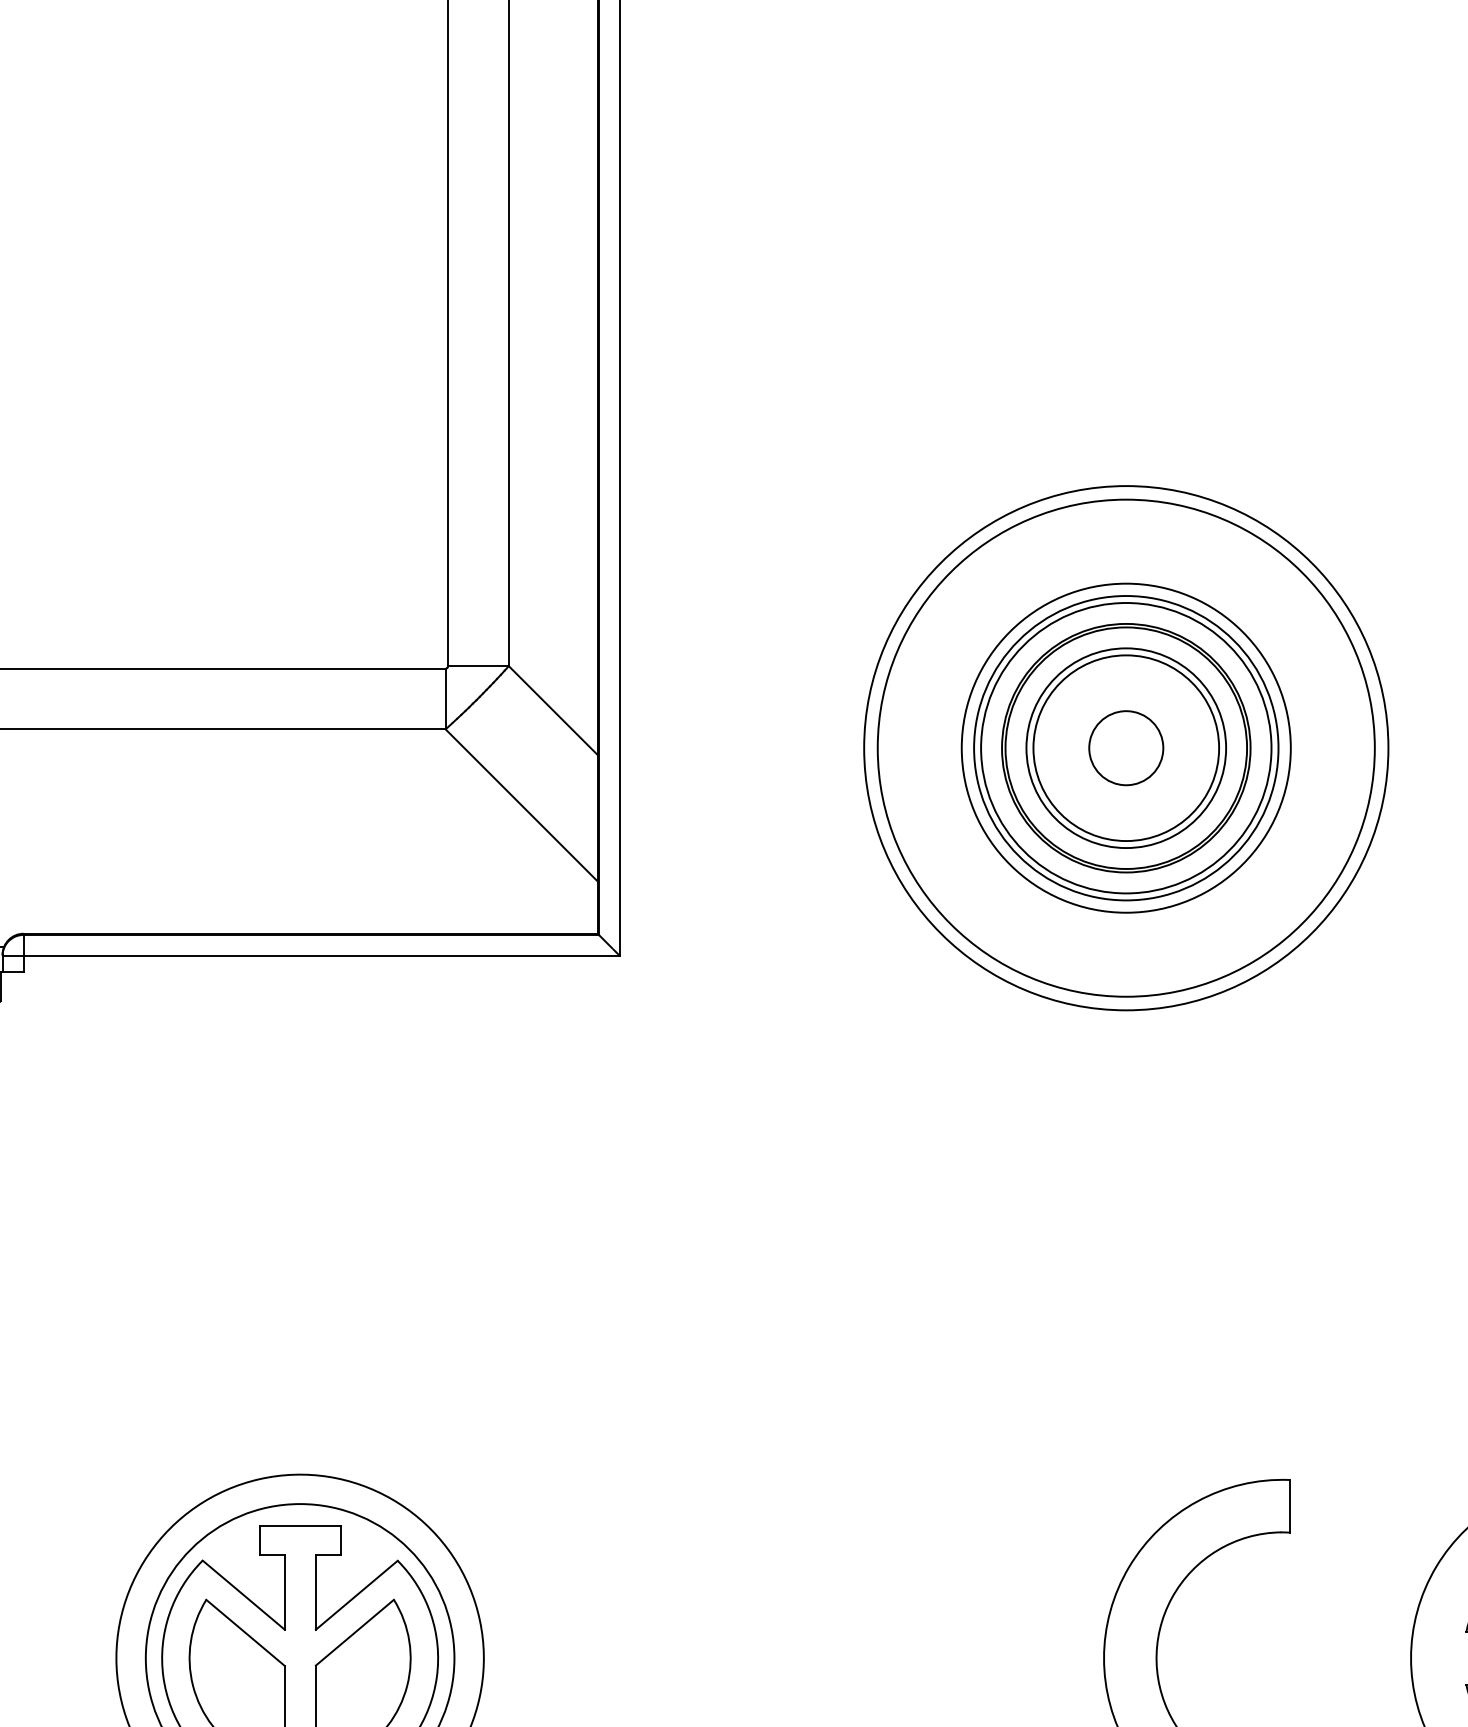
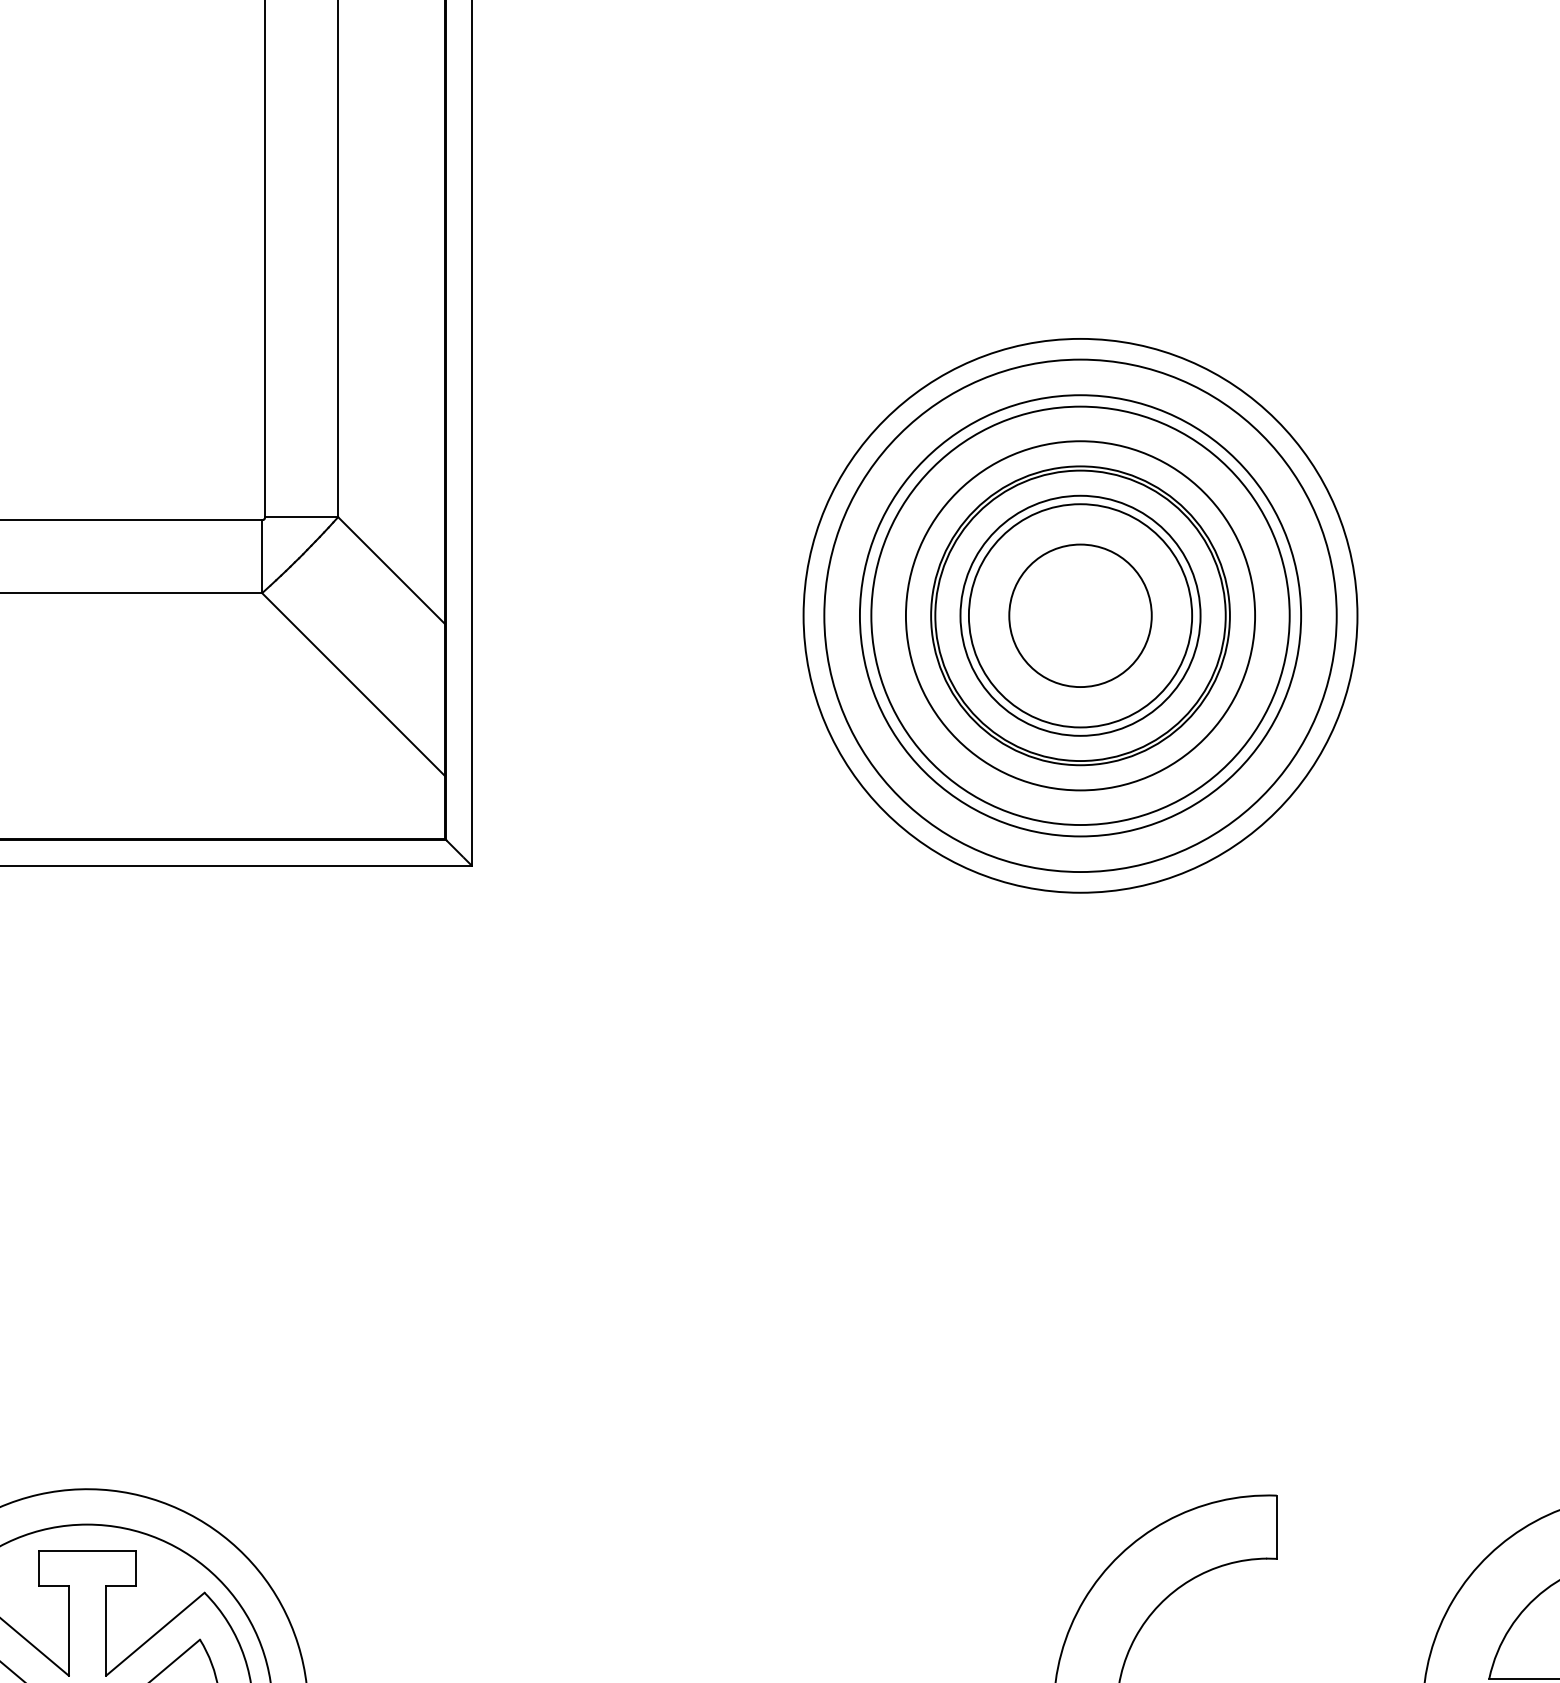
circle: (1125, 747) -> (1079, 614), size x0.7
circle: (1125, 747) -> (1079, 614), size x1.4
circle: (1126, 748) -> (1080, 616), size x0.7
circle: (1126, 748) -> (1080, 616), size x1.4
circle: (1126, 748) -> (1080, 616), size x1.6

